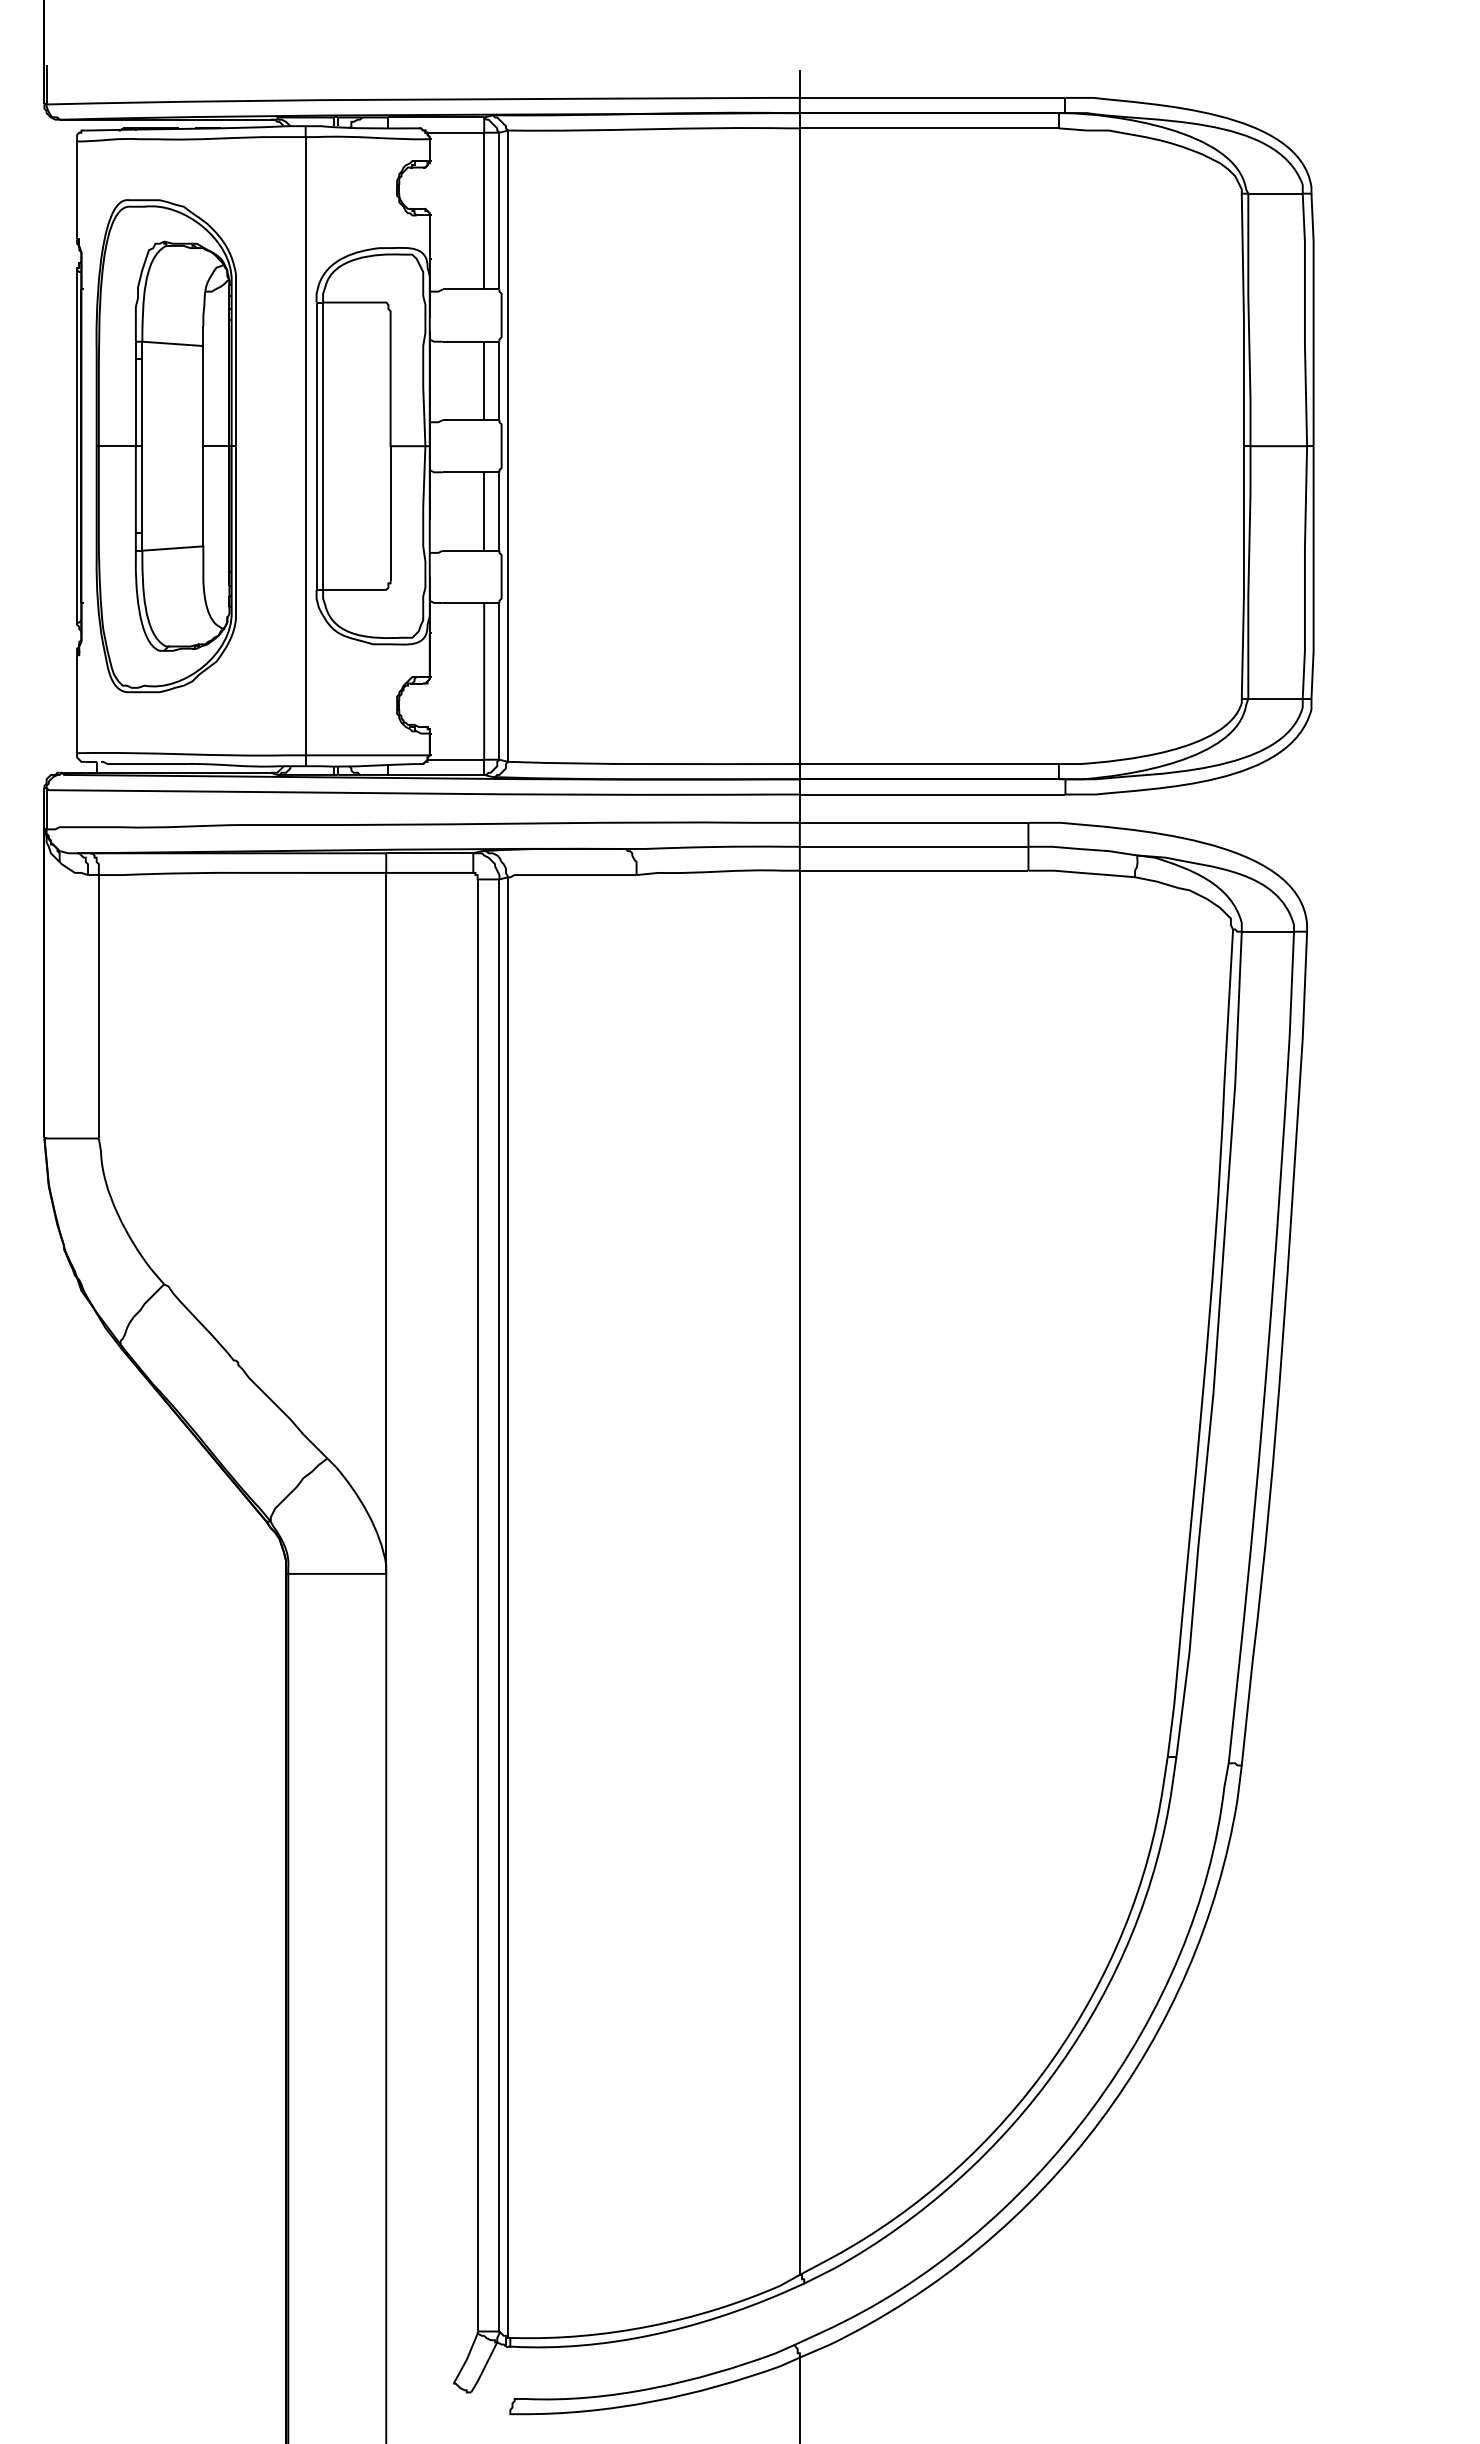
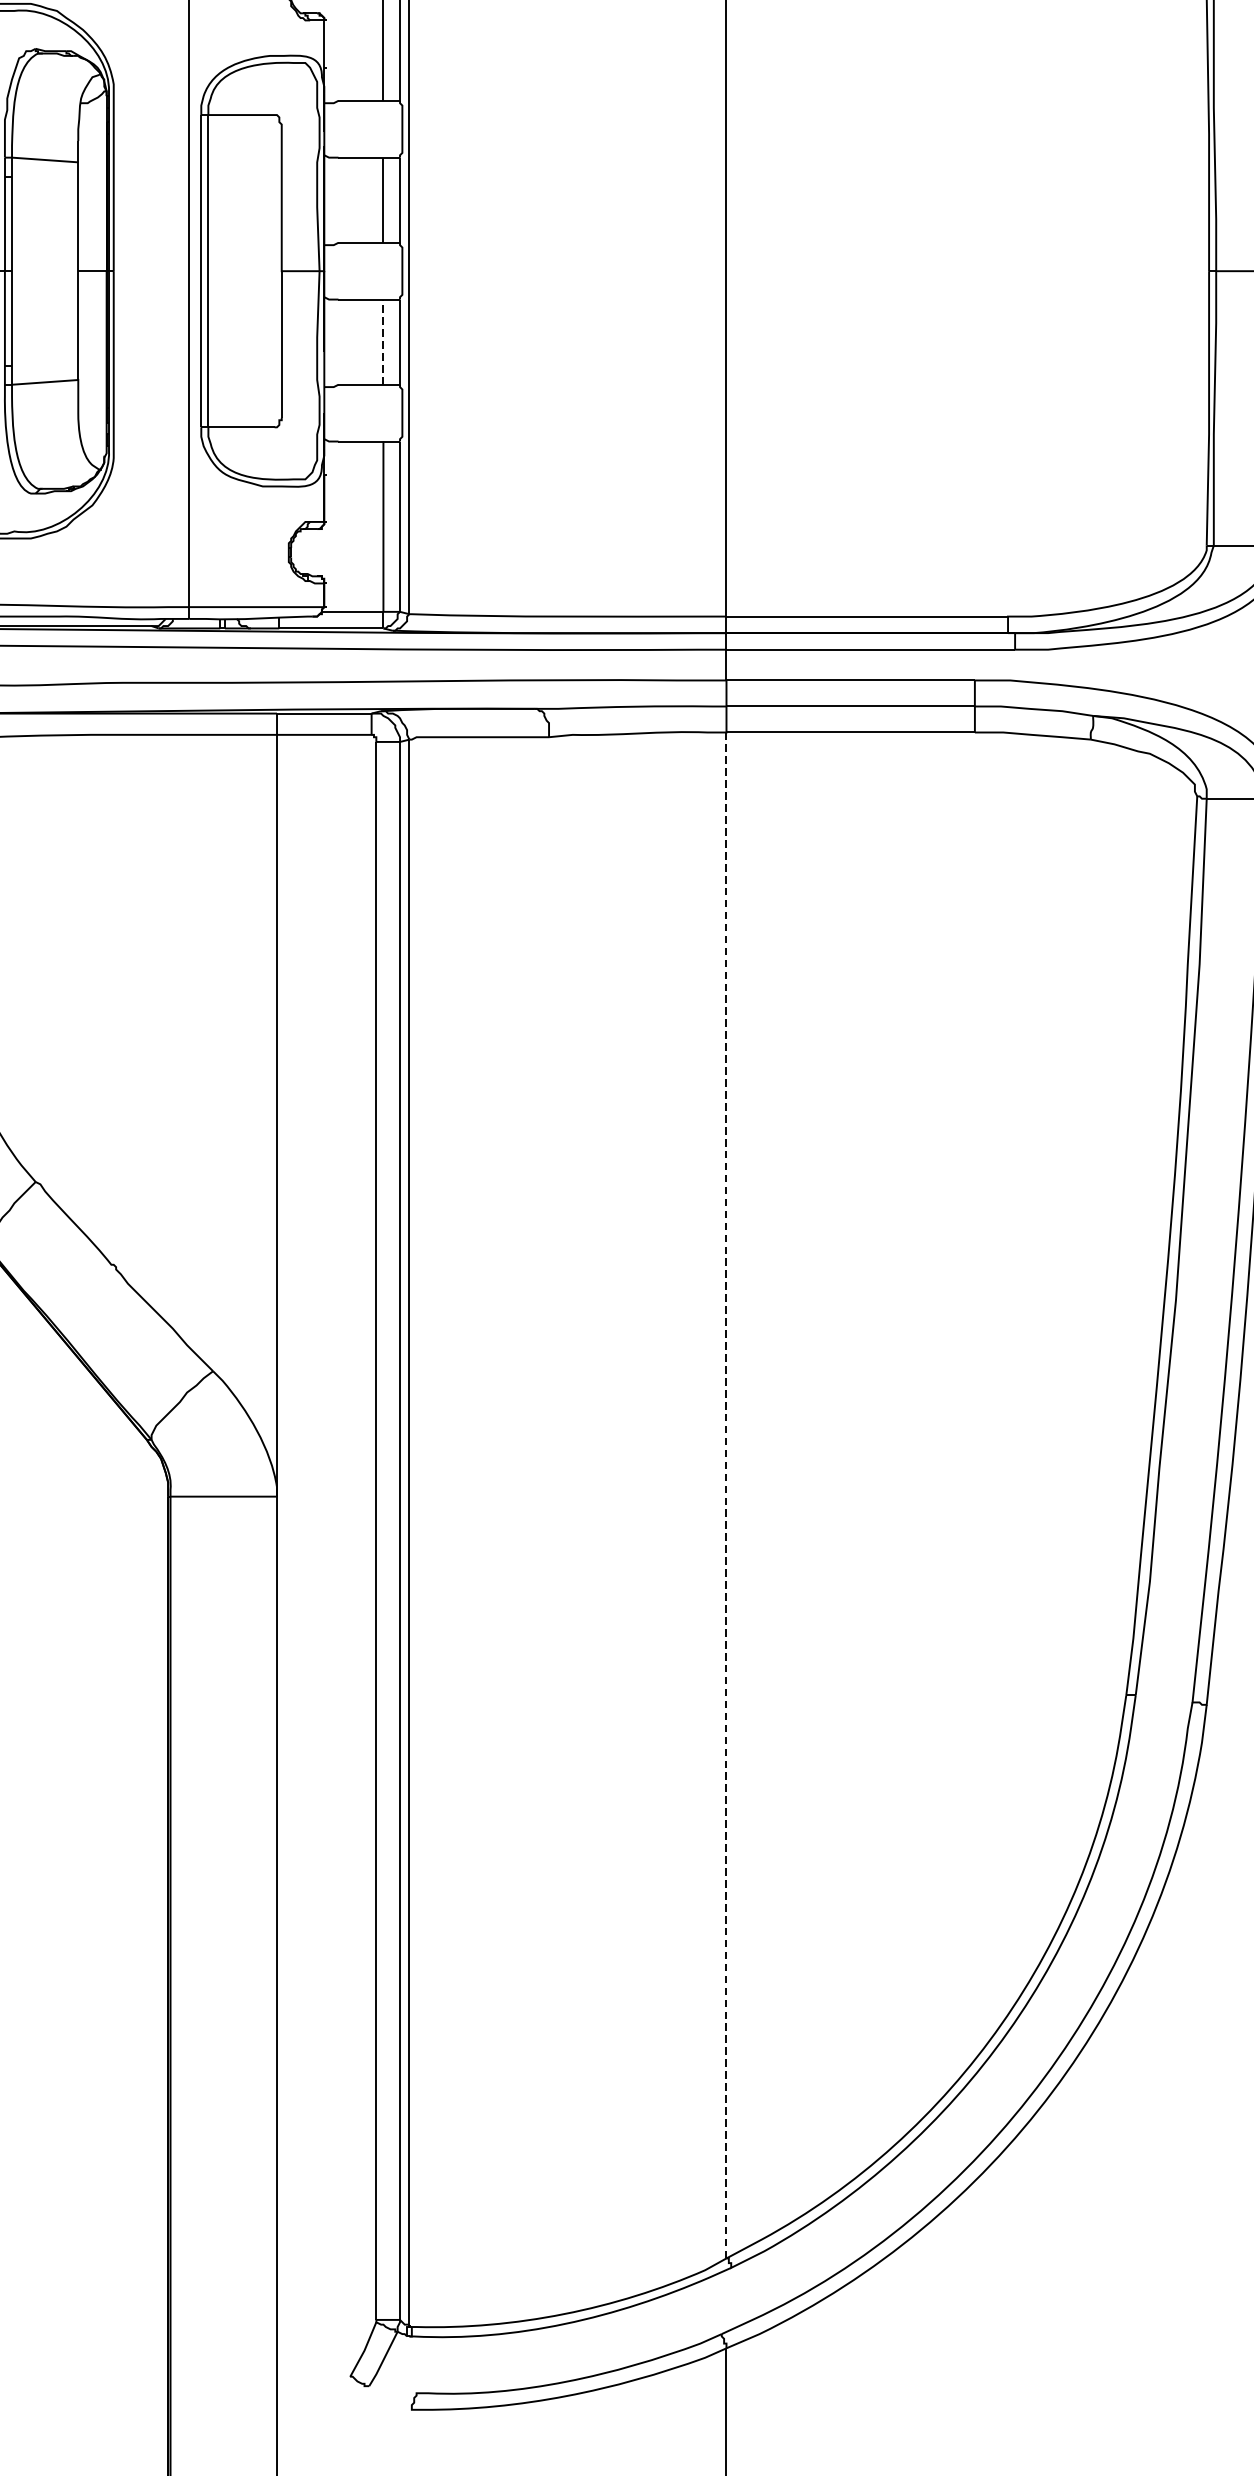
line: (484, 511) -> (383, 342), solid -> dashed
line: (799, 1573) -> (726, 1496), solid -> dashed

